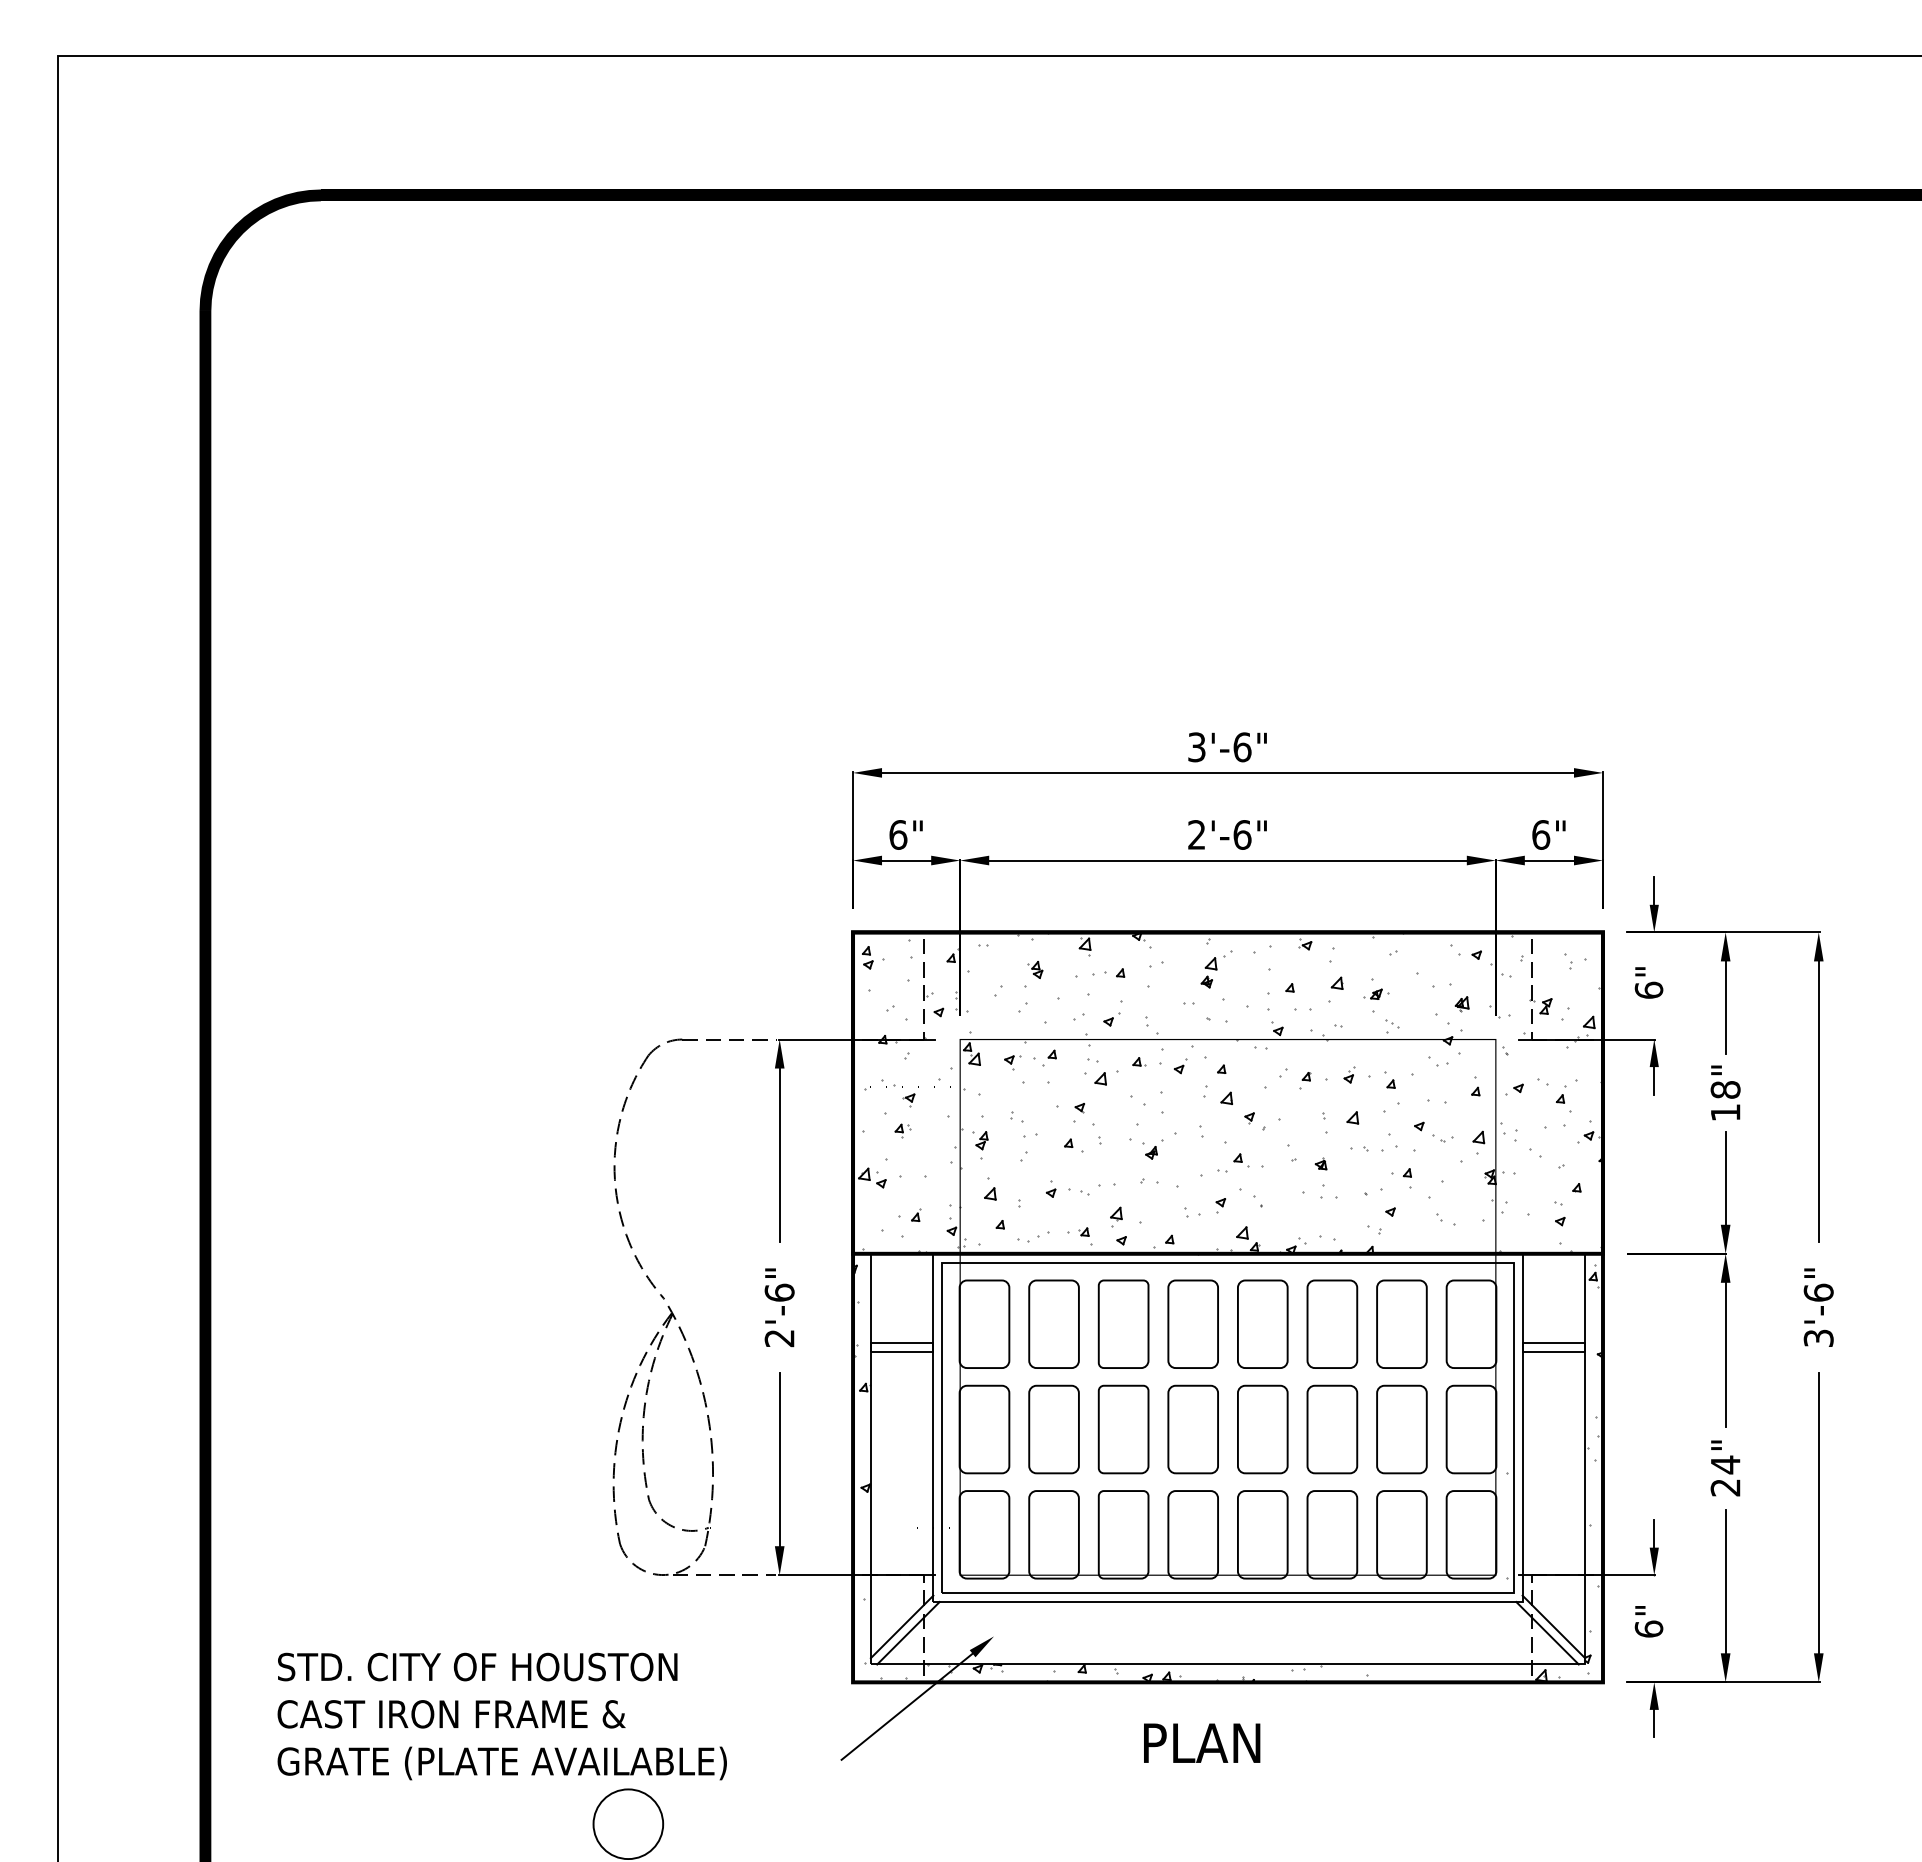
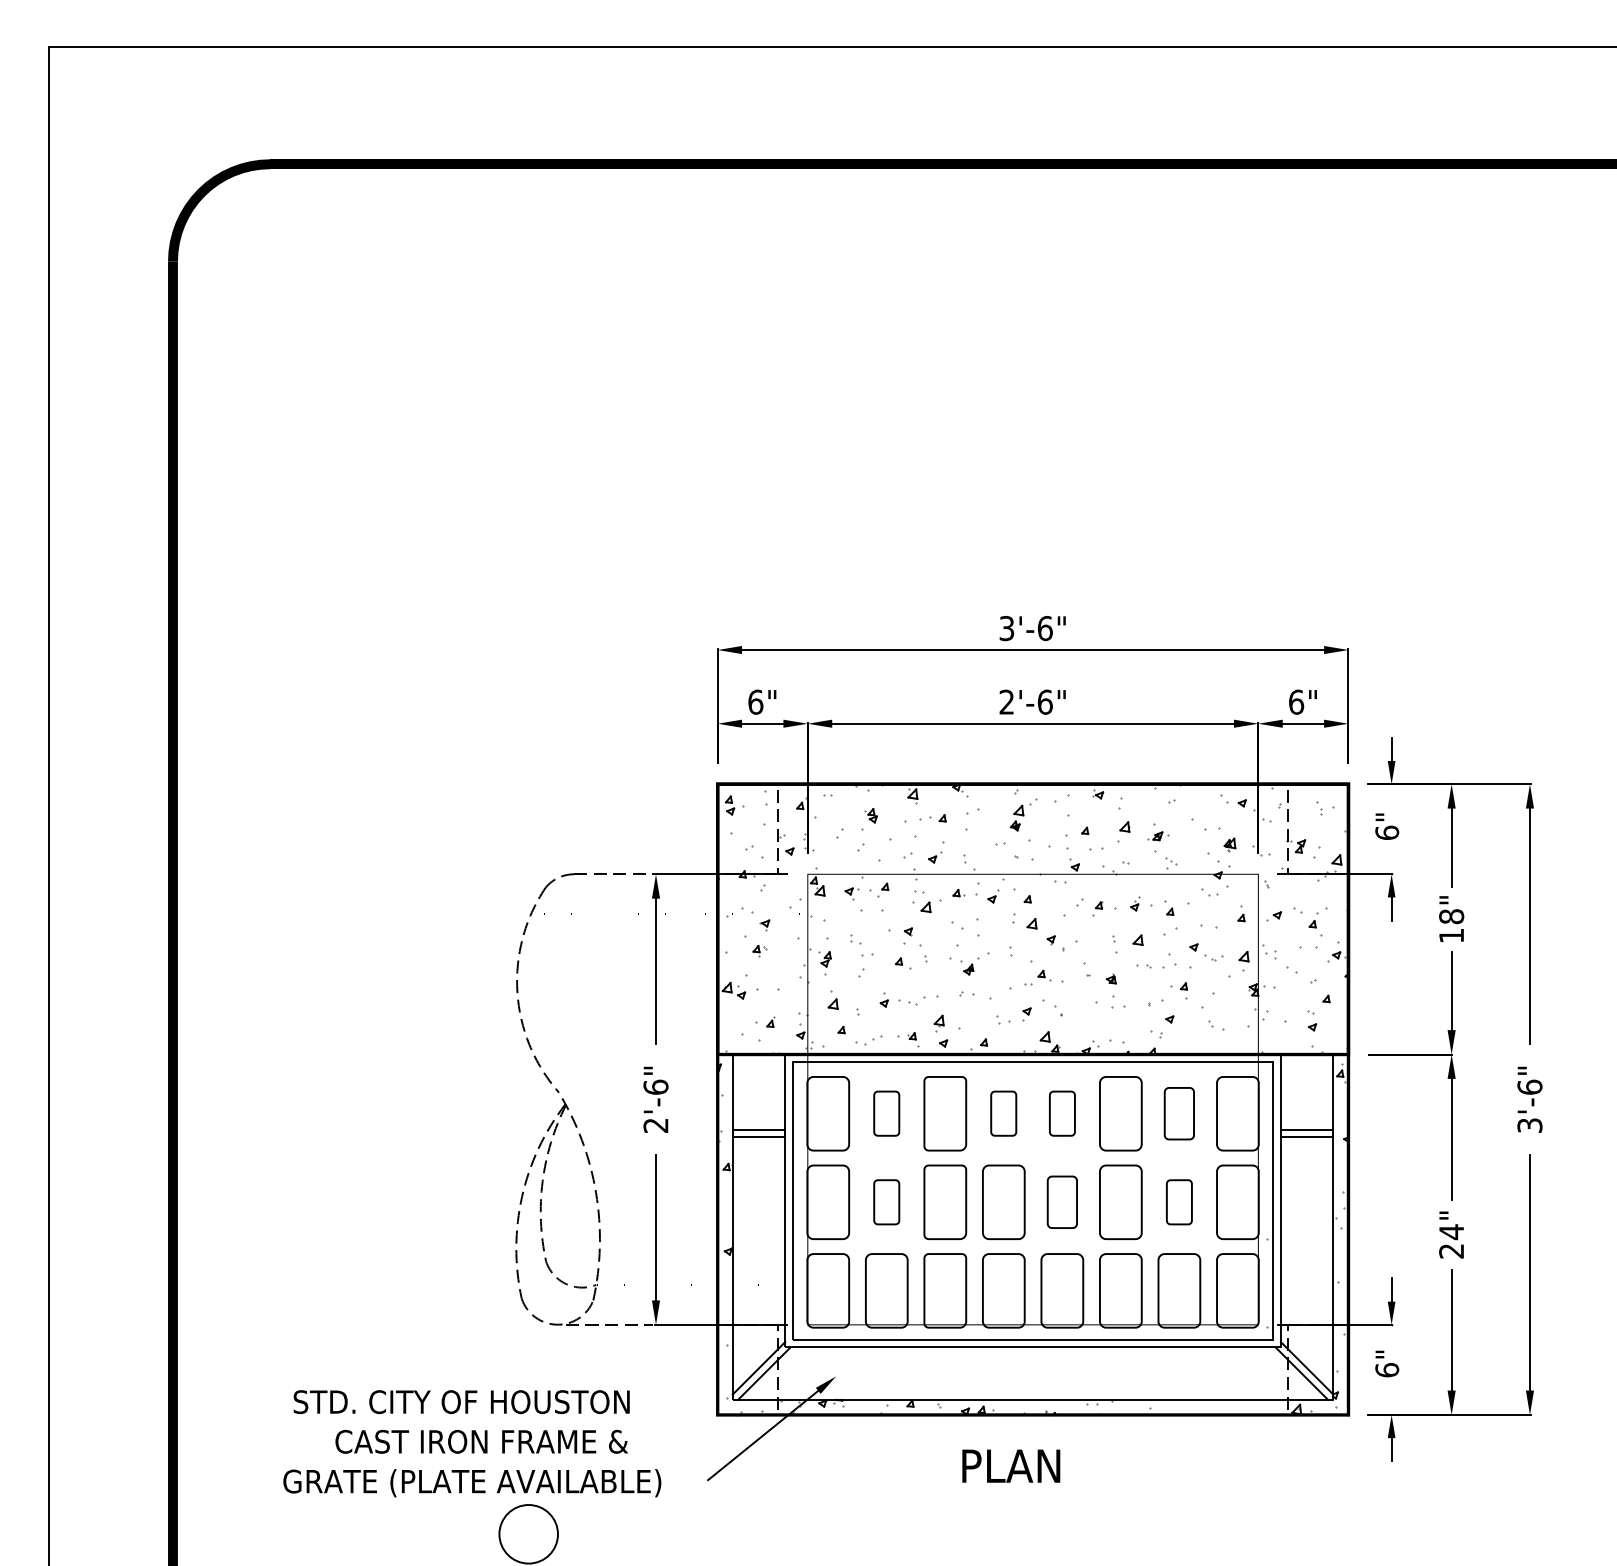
part: (1053, 1323) -> (886, 1113), size x0.6
part: (1192, 1323) -> (1003, 1113), size x0.6
part: (1262, 1323) -> (1062, 1113), size x0.6
part: (1401, 1323) -> (1179, 1113), size x0.7
part: (1053, 1429) -> (886, 1202), size x0.6
part: (1262, 1429) -> (1062, 1202), size x0.7
part: (1401, 1429) -> (1179, 1202), size x0.6
text: (477, 1666) -> (461, 1401), moved
text: (451, 1714) -> (481, 1442), moved
text: (501, 1763) -> (471, 1483), moved

